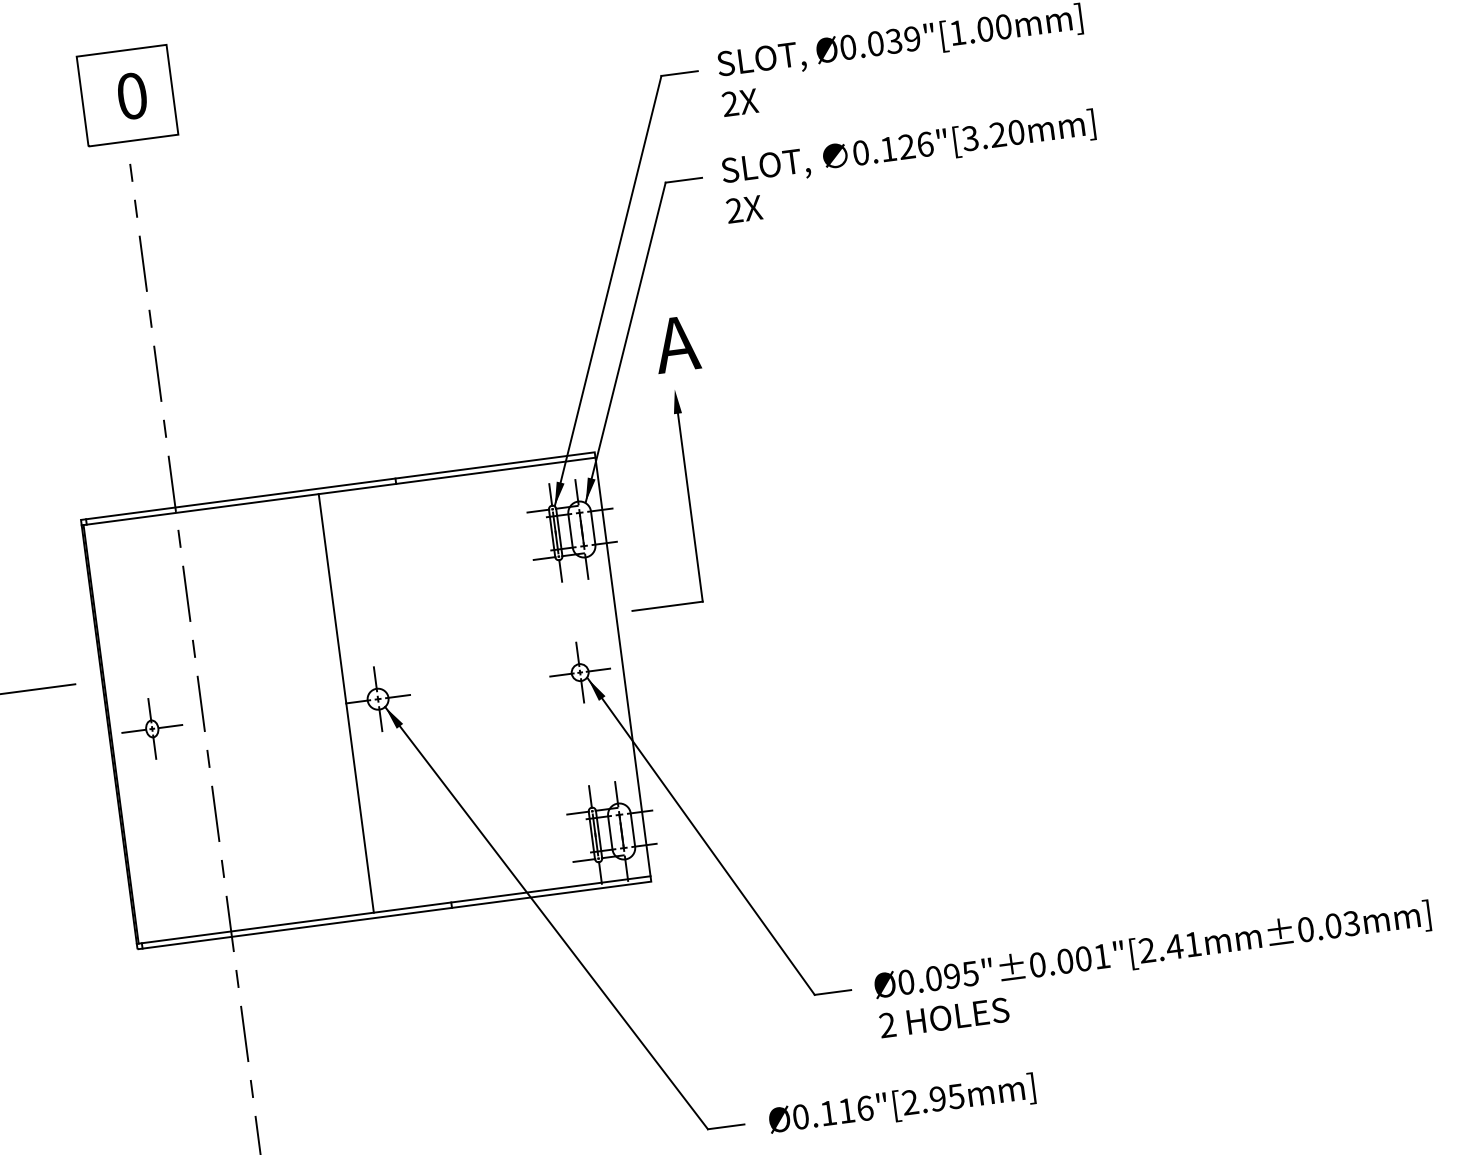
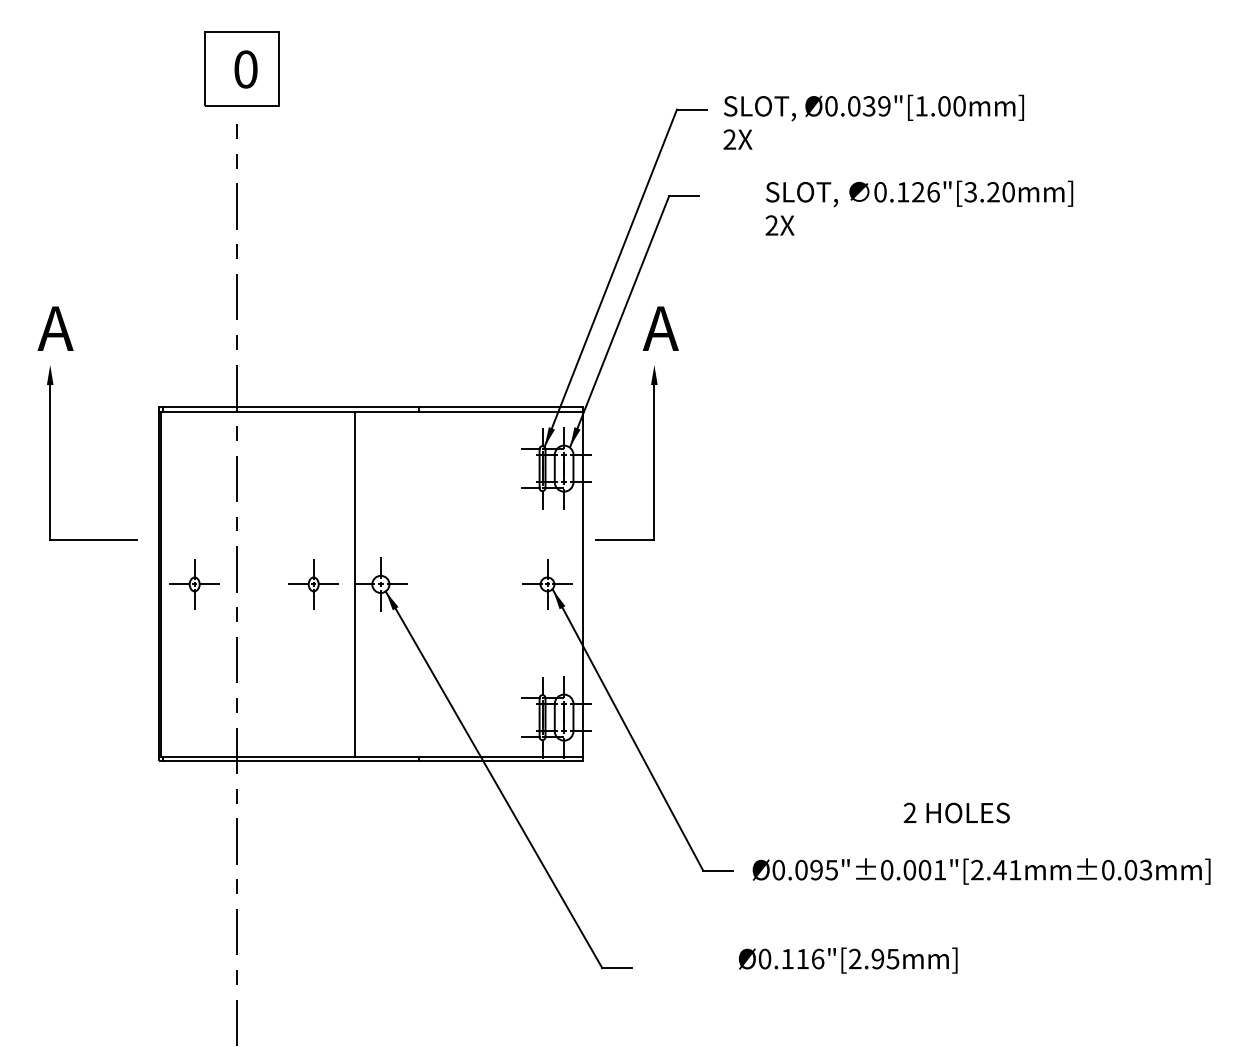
text: (910, 165) -> (919, 207), moved
part: (296, 710) -> (313, 584), added
text: (943, 1017) -> (956, 812), moved
text: (902, 1105) -> (848, 960), moved

